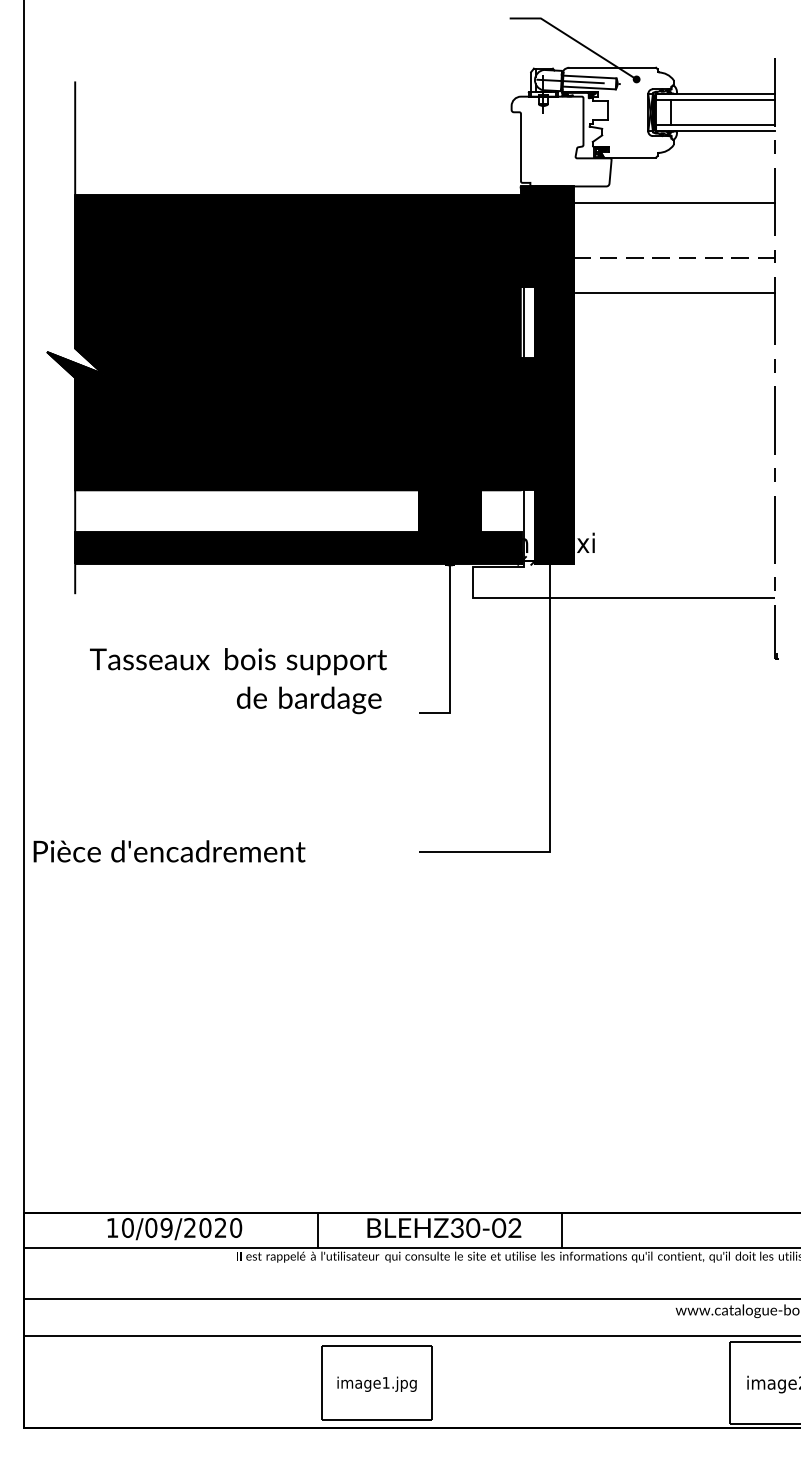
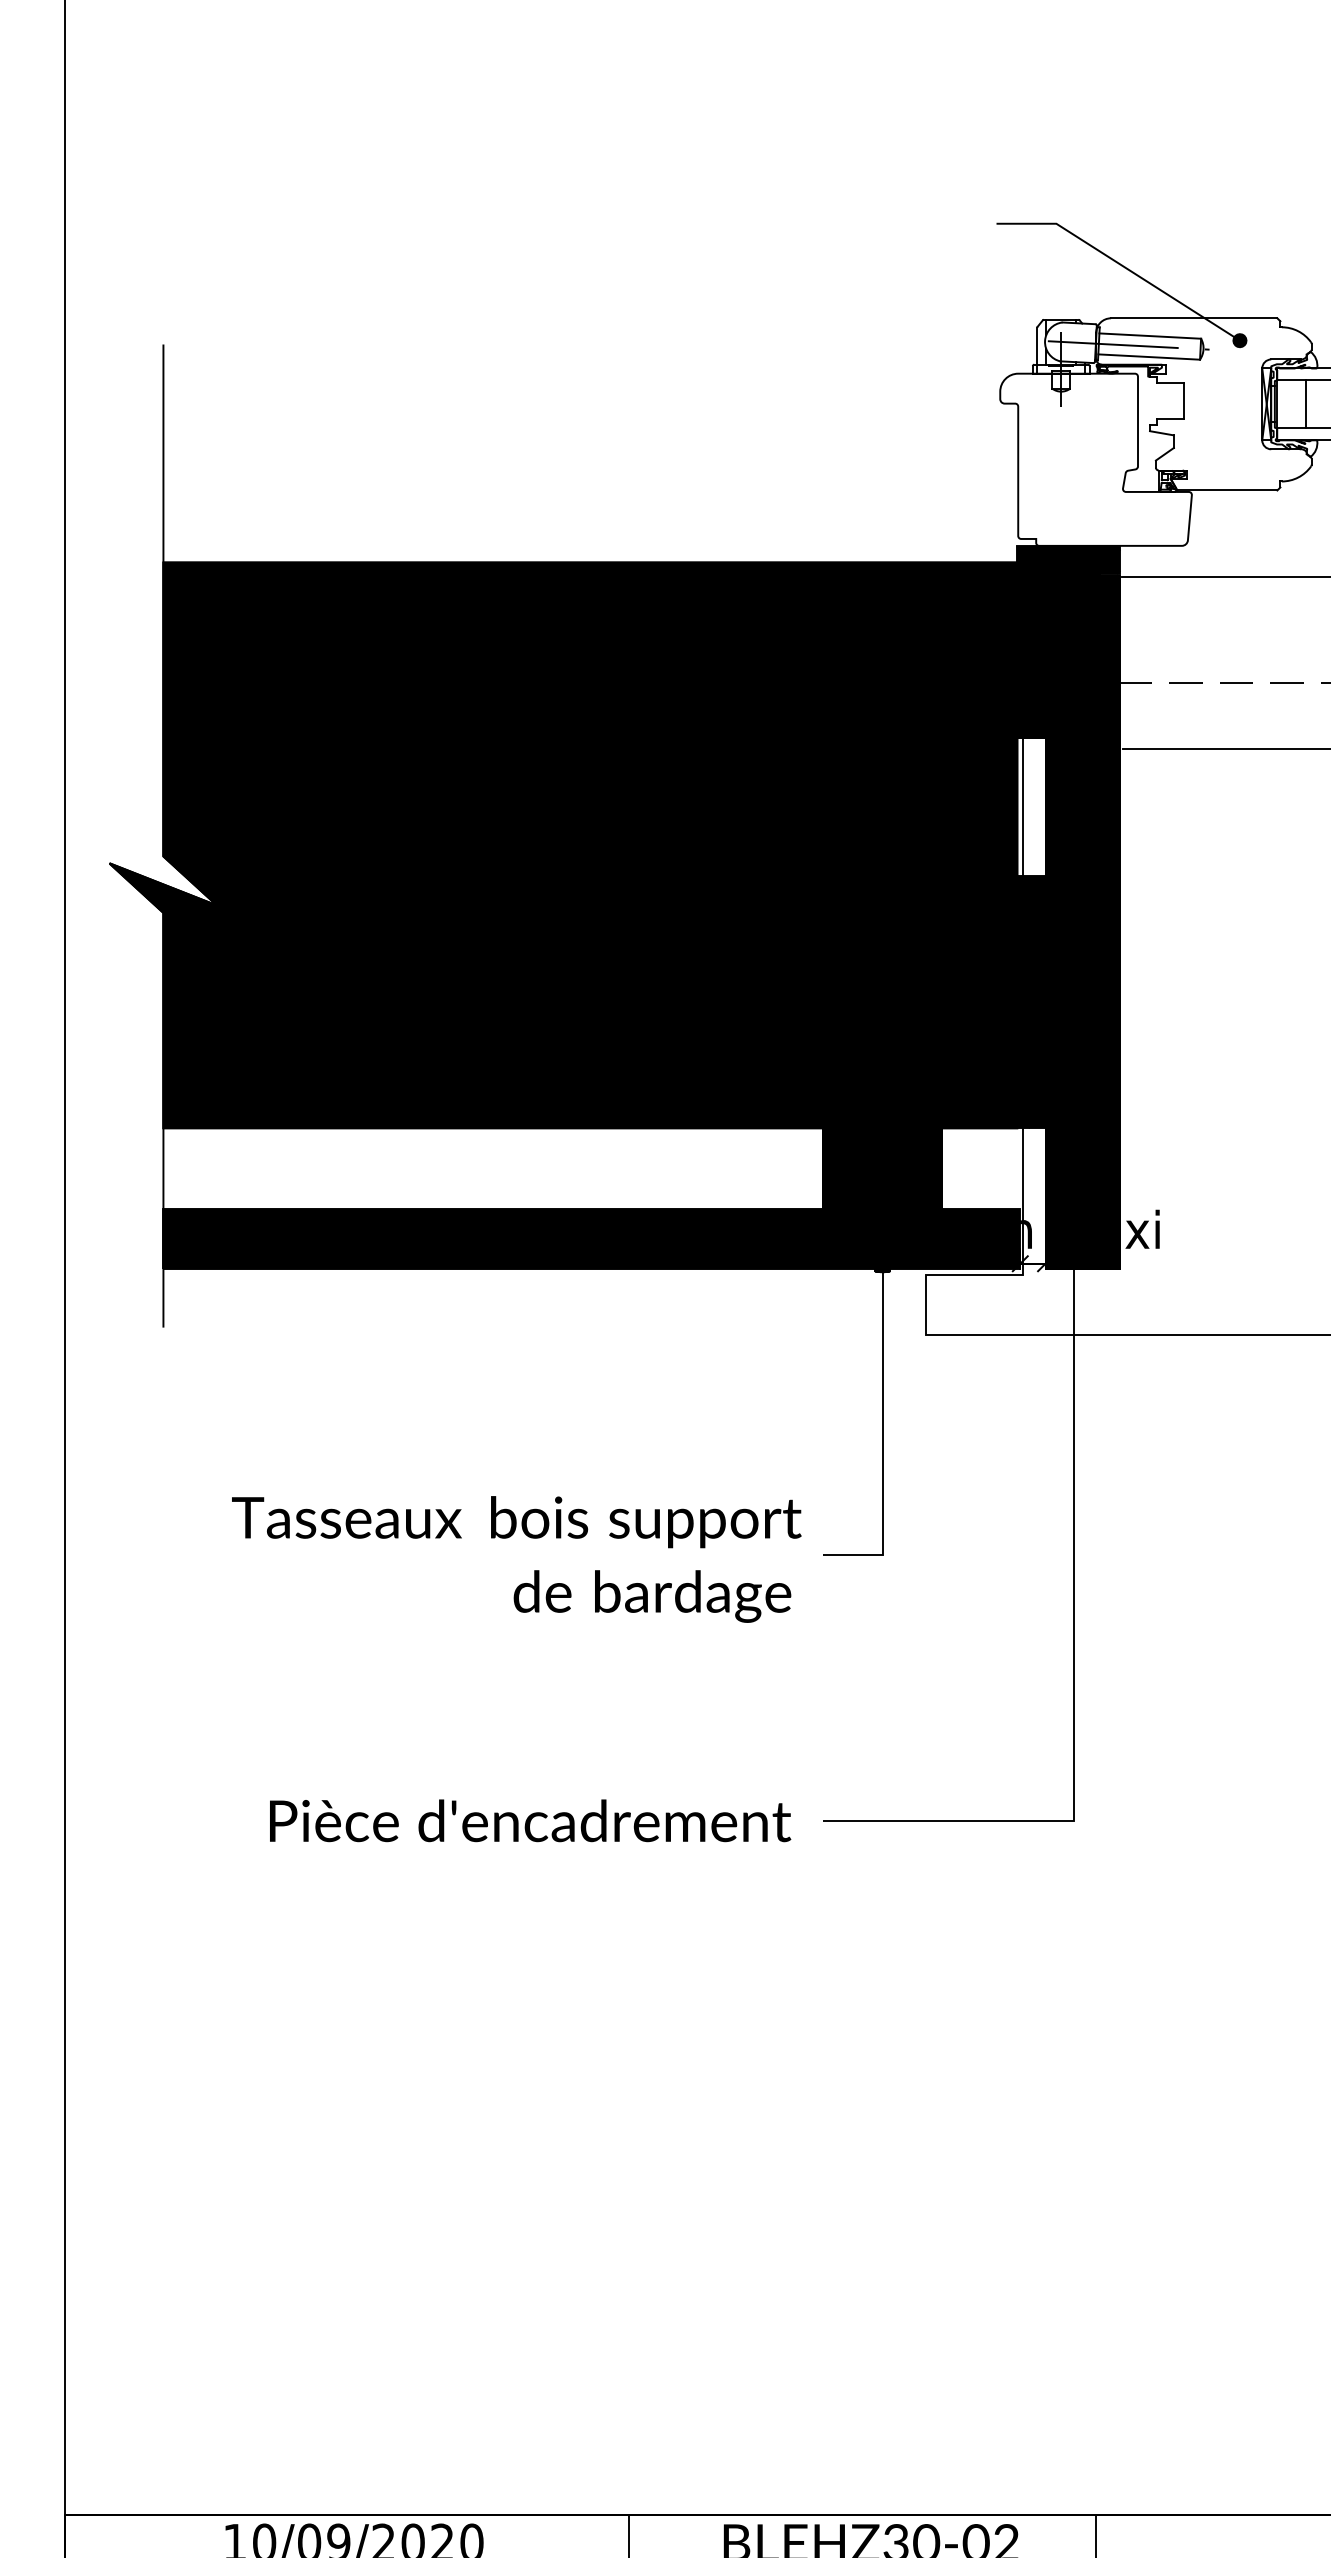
text: (238, 681) -> (516, 1560), moved
text: (169, 851) -> (530, 1821), moved

